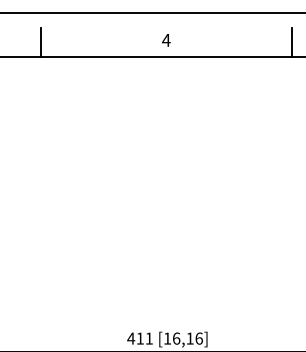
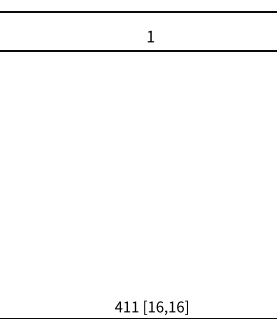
text: (166, 40) -> (150, 36), 4 -> 1
line: (41, 41) -> (37, 37), removed
line: (291, 41) -> (264, 37), removed

